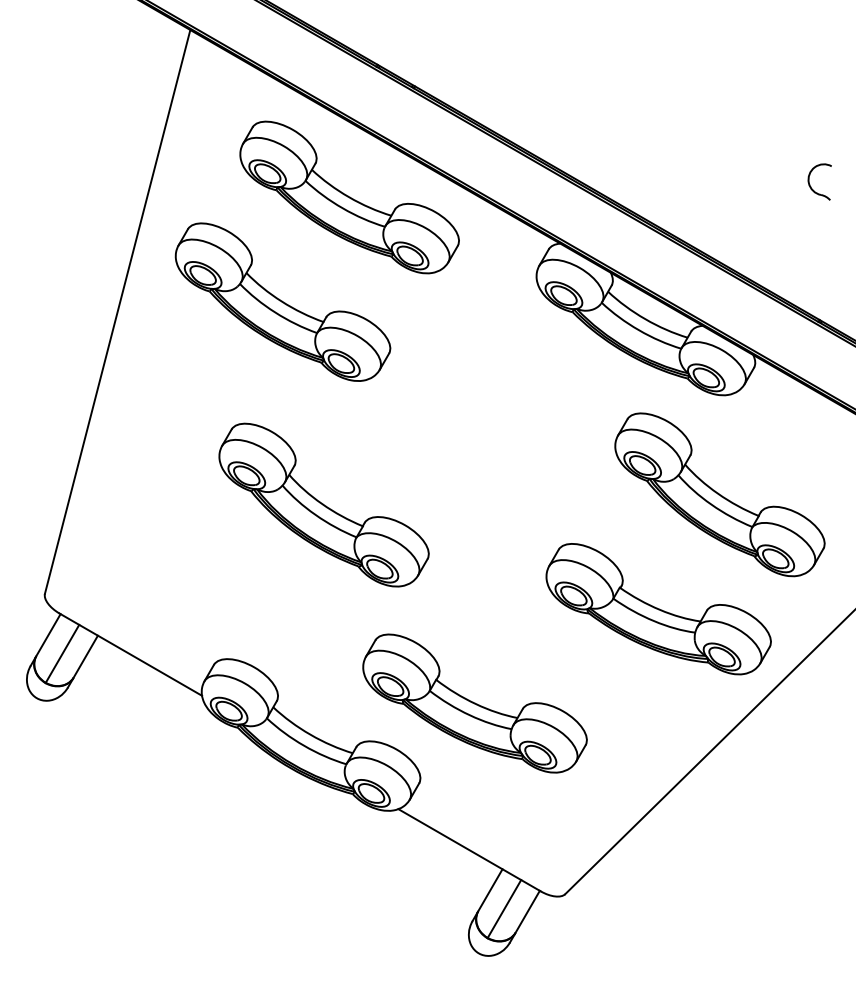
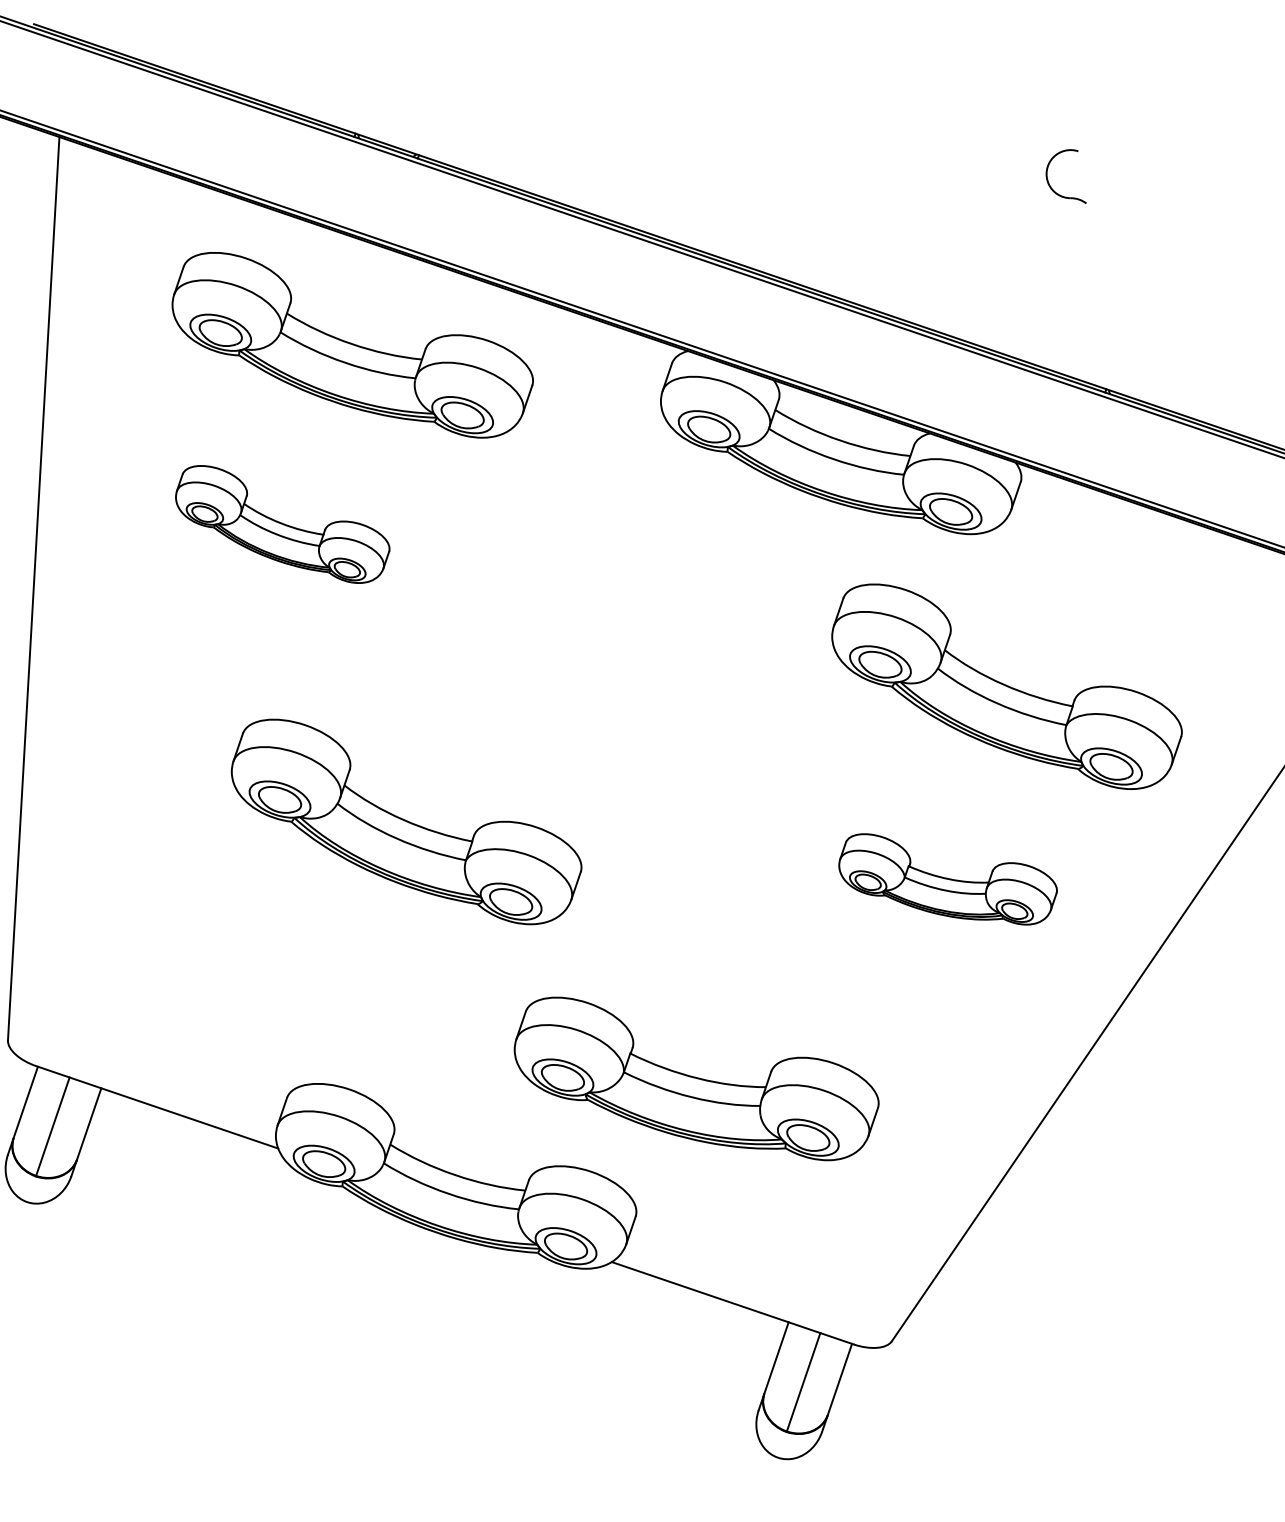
part: (282, 301) -> (281, 523), size x0.6
part: (658, 609) -> (948, 879), size x0.6

